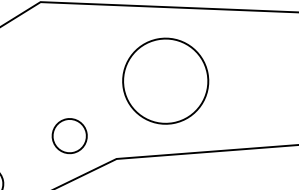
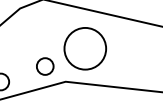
part: (163, 80) -> (84, 48), moved

